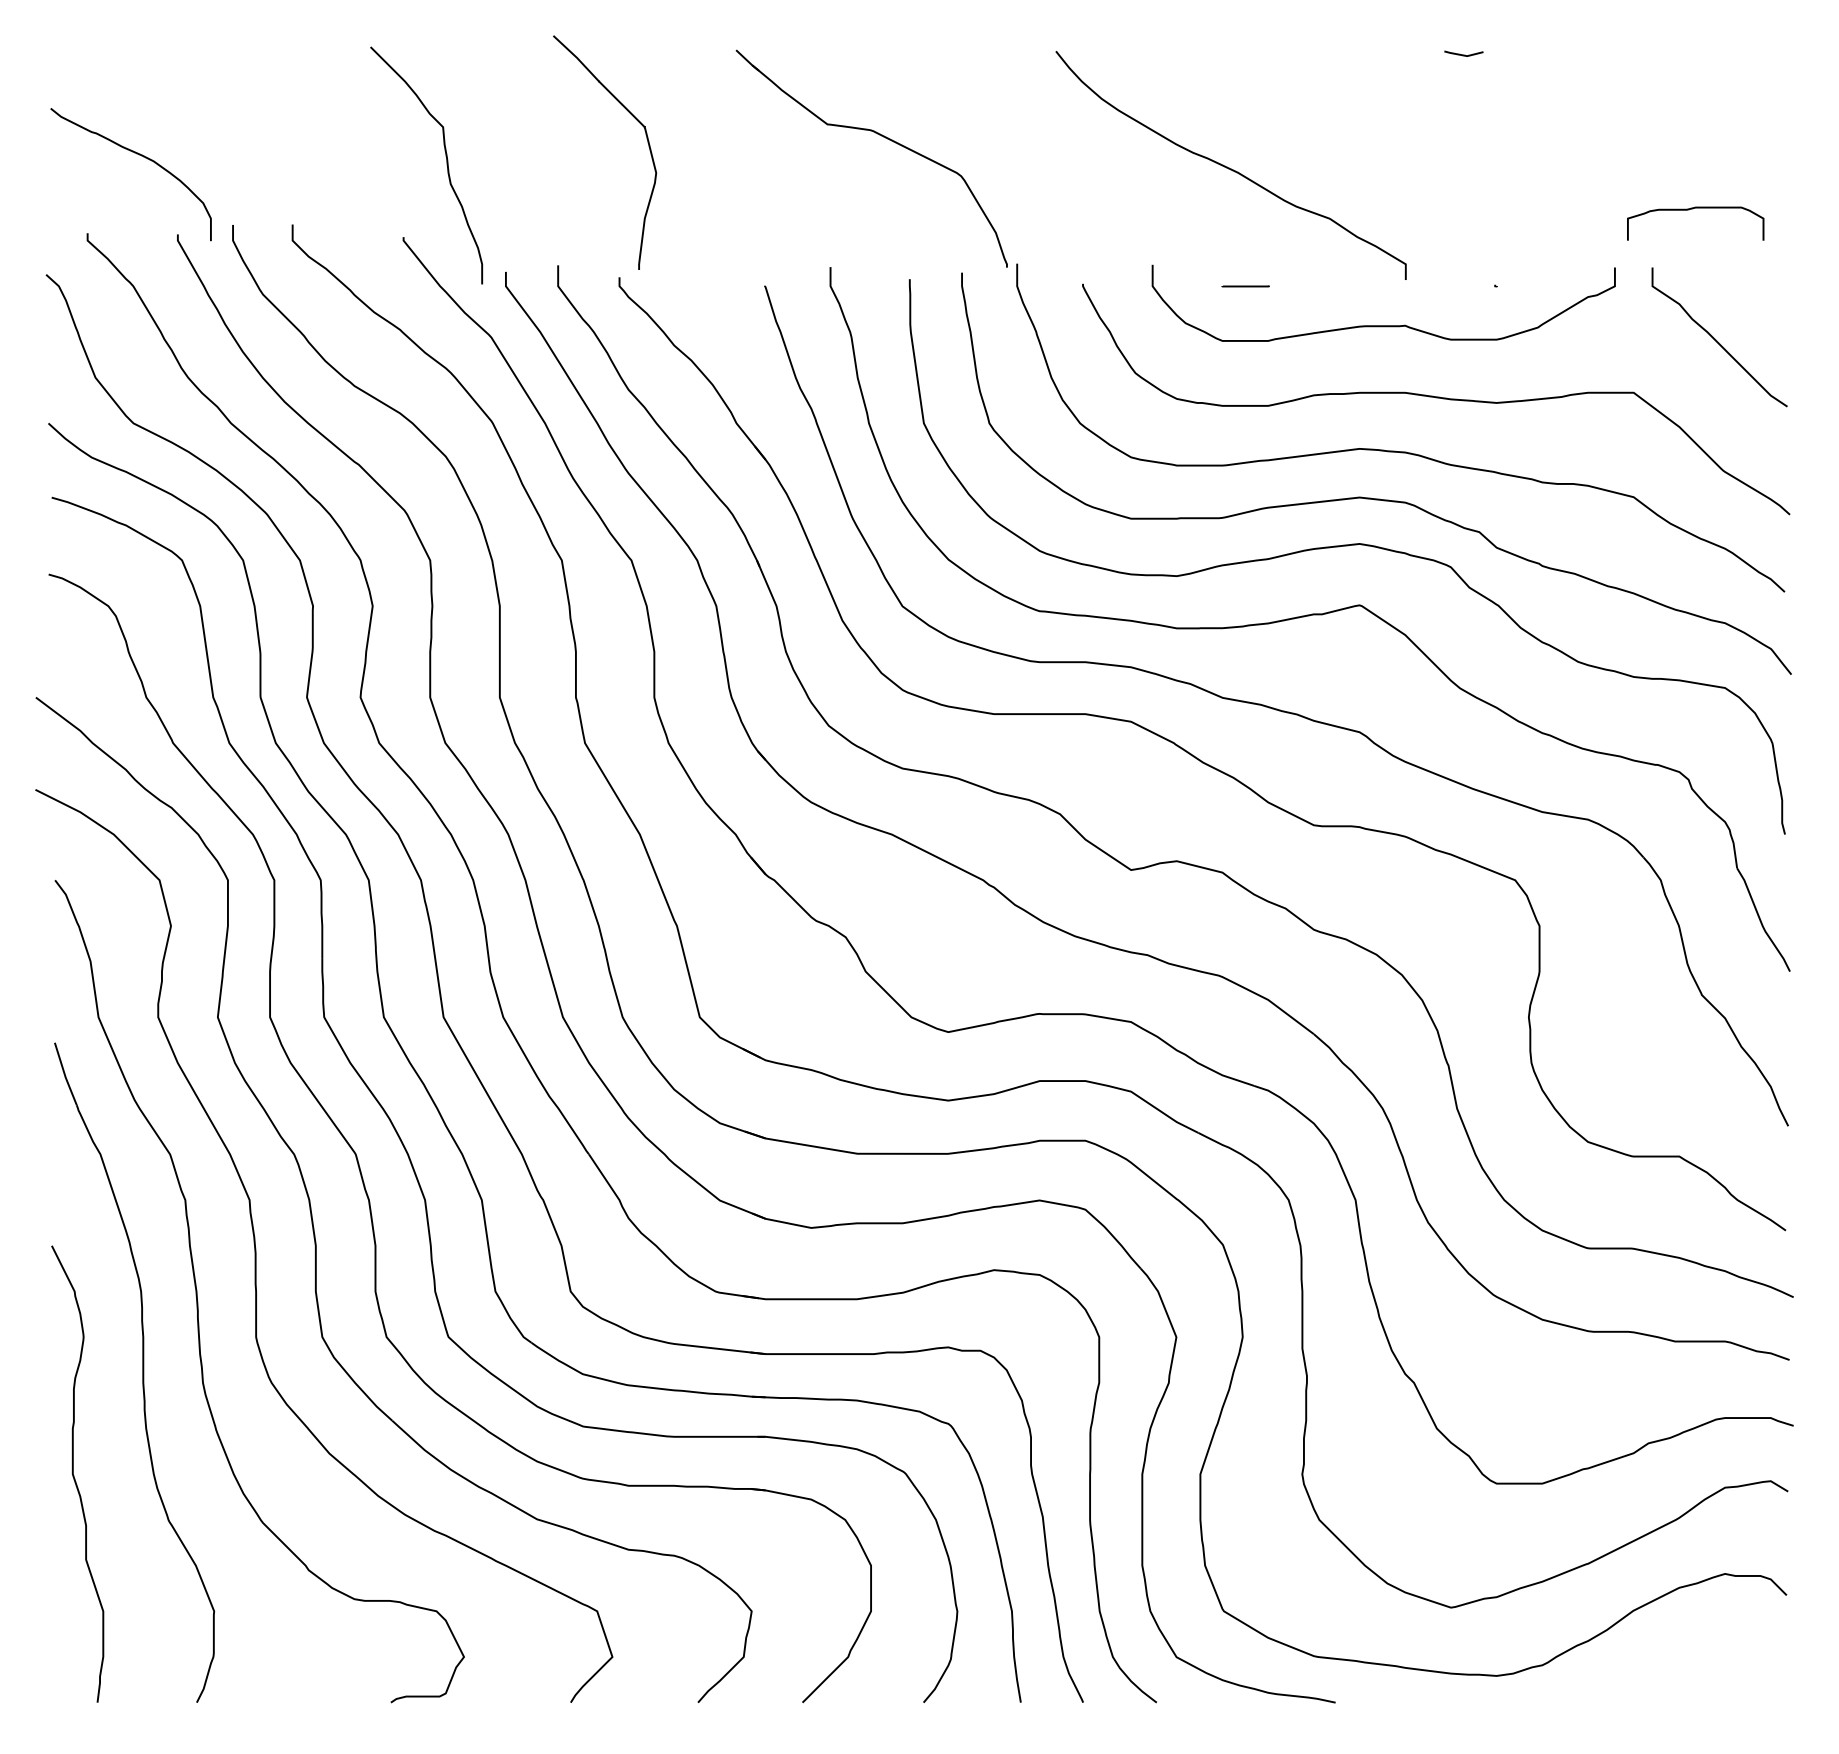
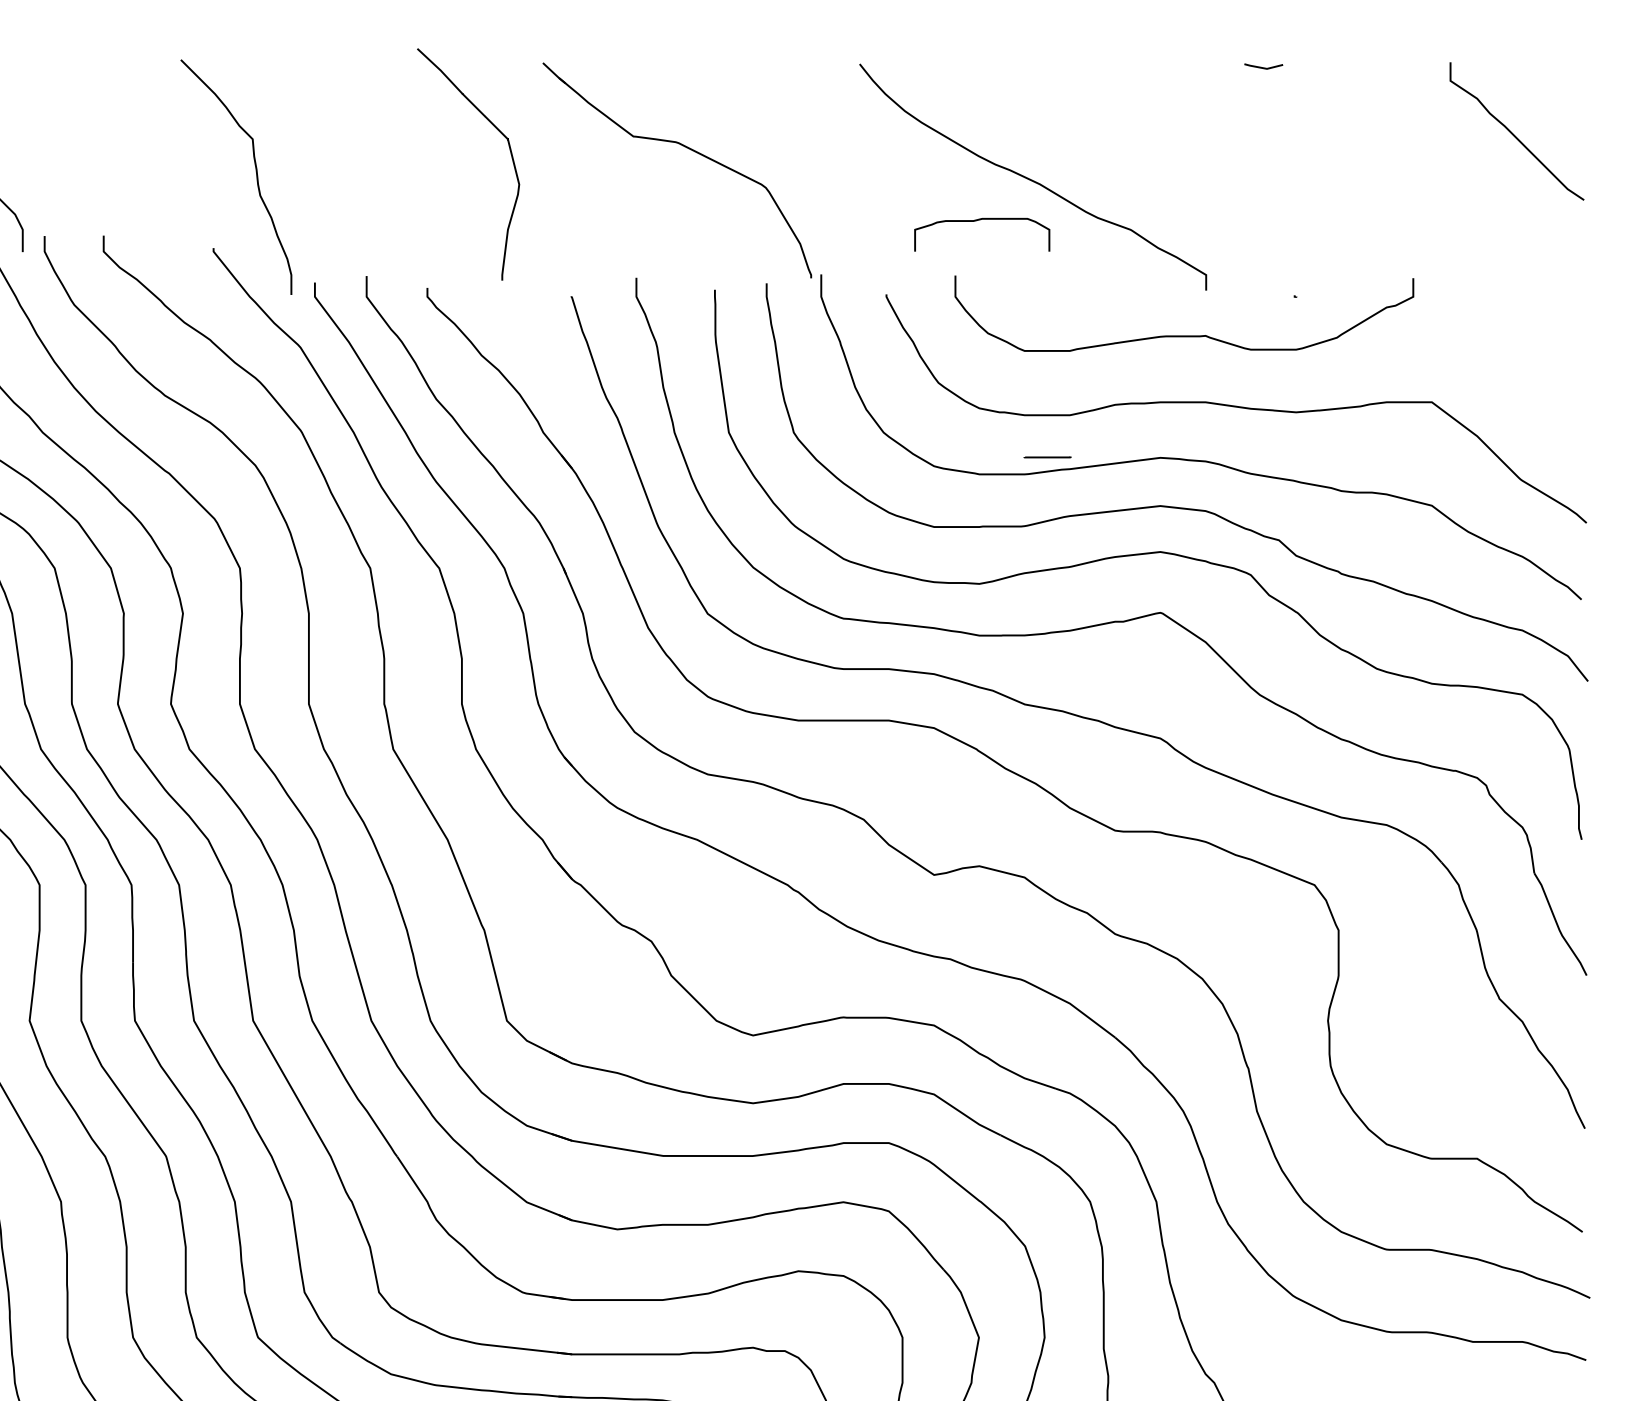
curve: (647, 142) -> (510, 154), moved
curve: (1692, 209) -> (979, 220), moved
line: (1245, 286) -> (1047, 457), moved
curve: (1716, 339) -> (1513, 133), moved

